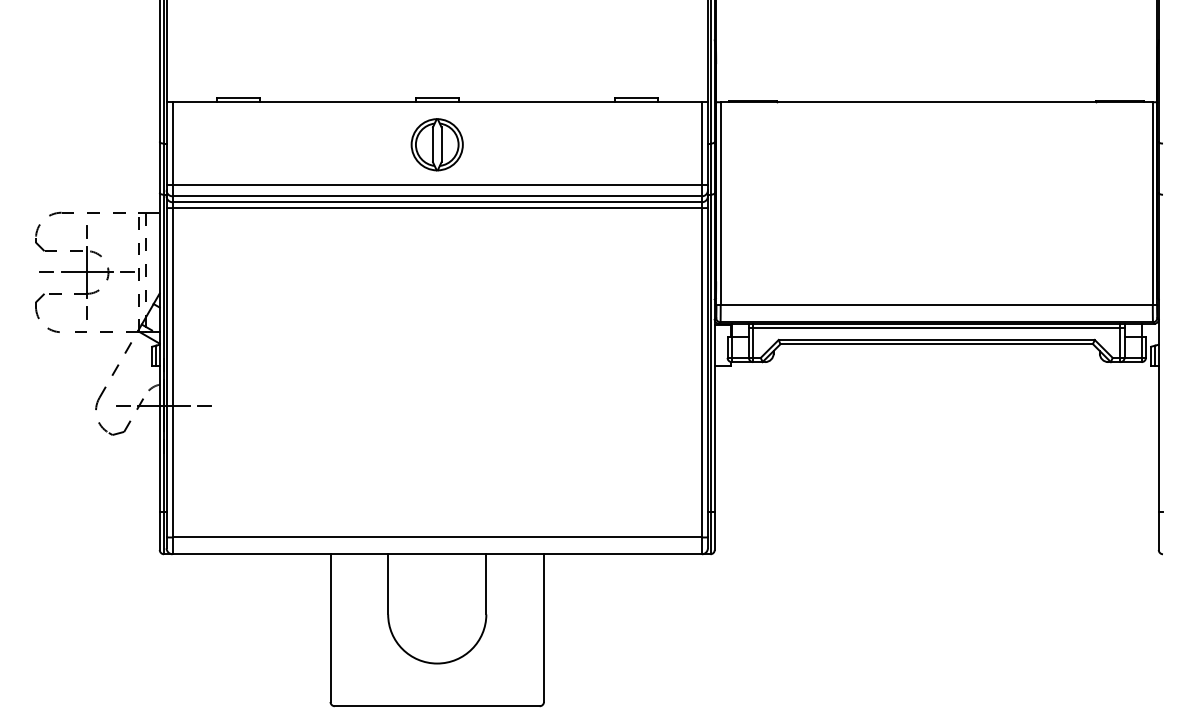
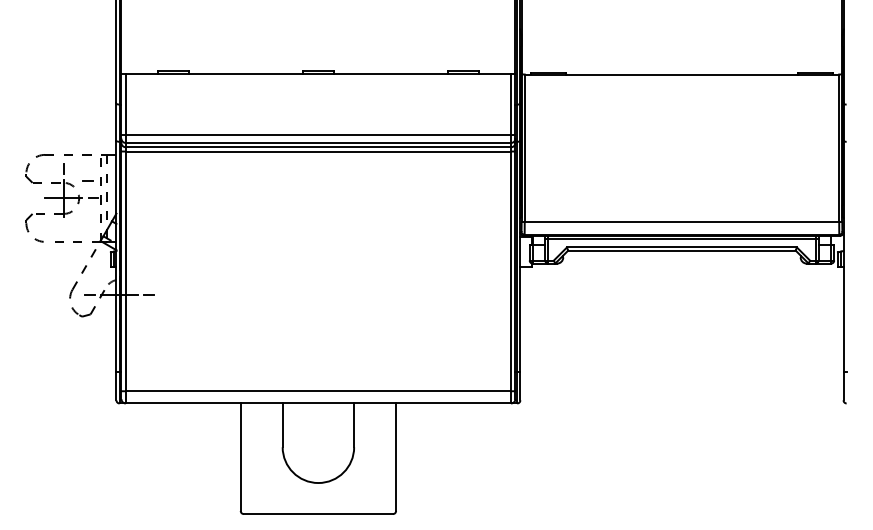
part: (436, 144) -> (317, 105), removed
line: (46, 271) -> (87, 180), moved
line: (86, 312) -> (63, 227), removed

